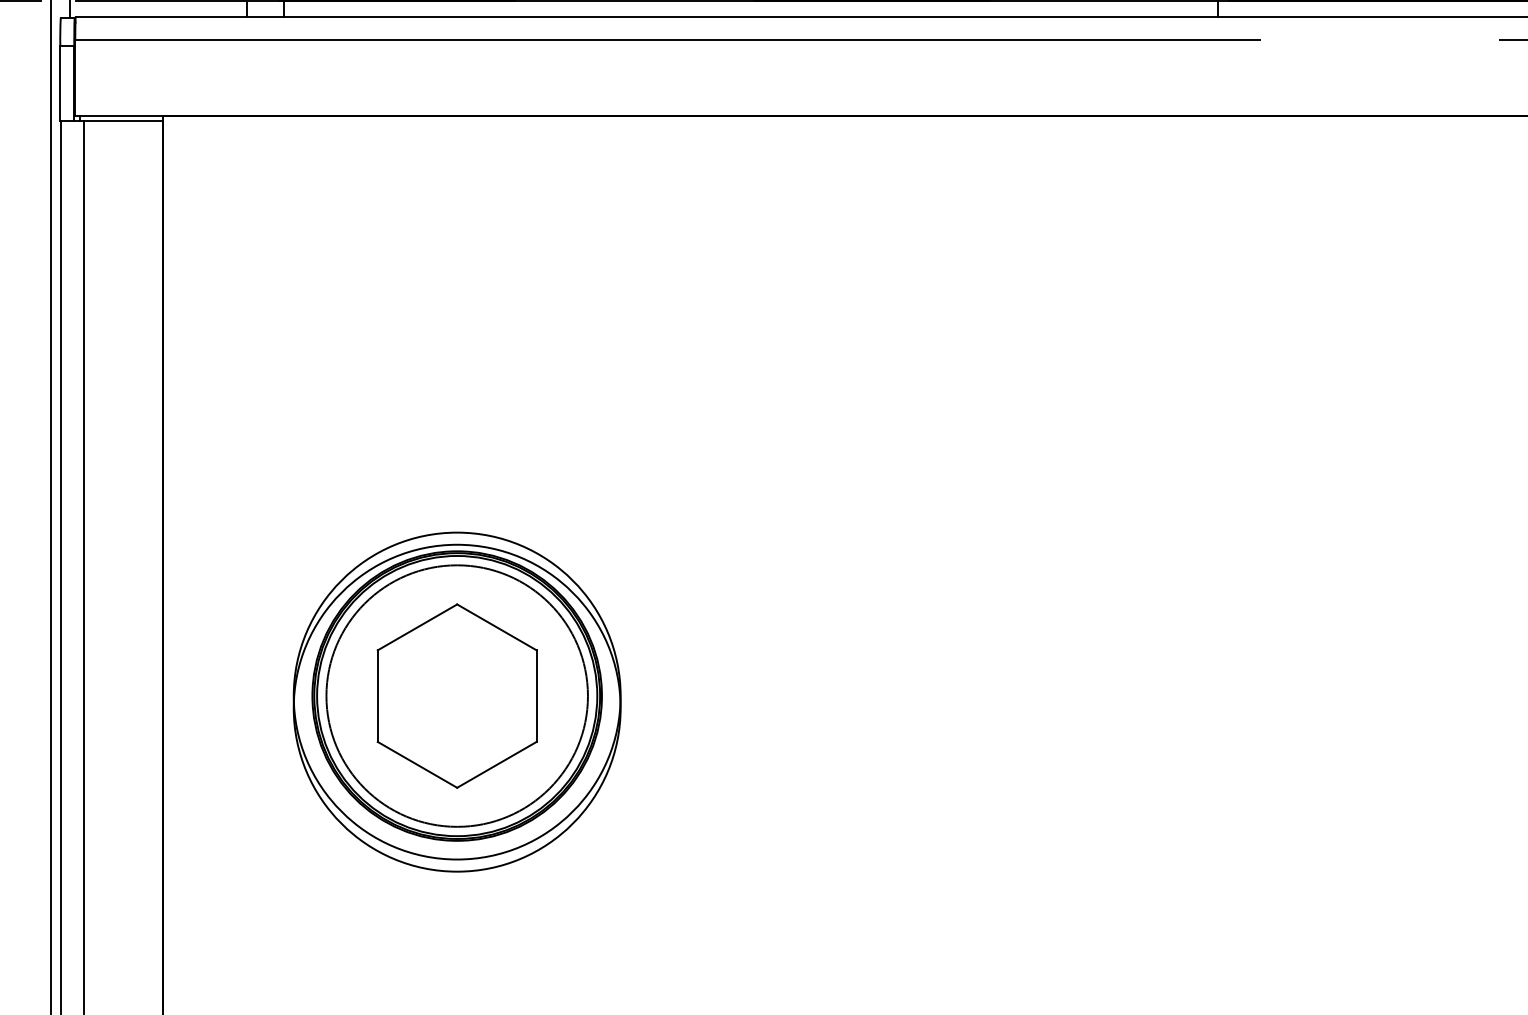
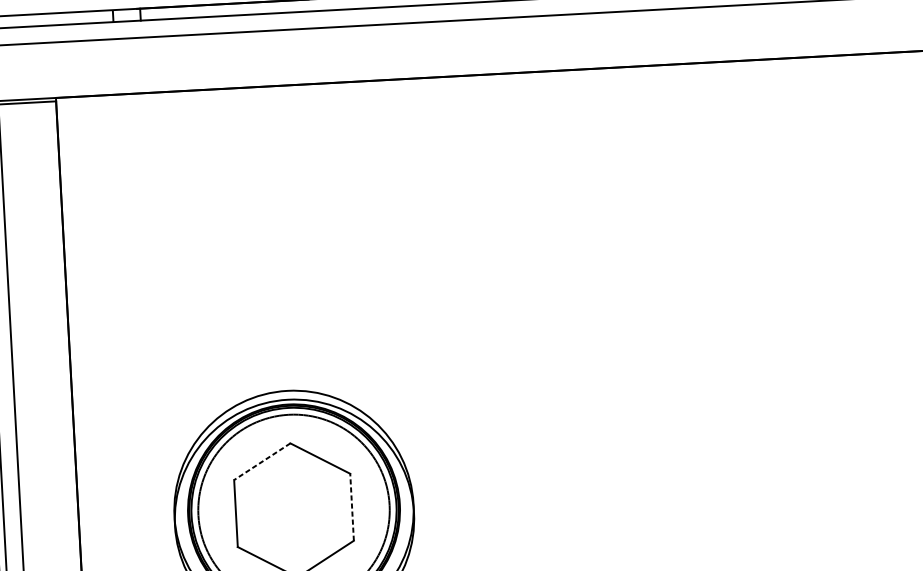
line: (417, 627) -> (262, 461), solid -> dashed
line: (536, 696) -> (352, 507), solid -> dashed

